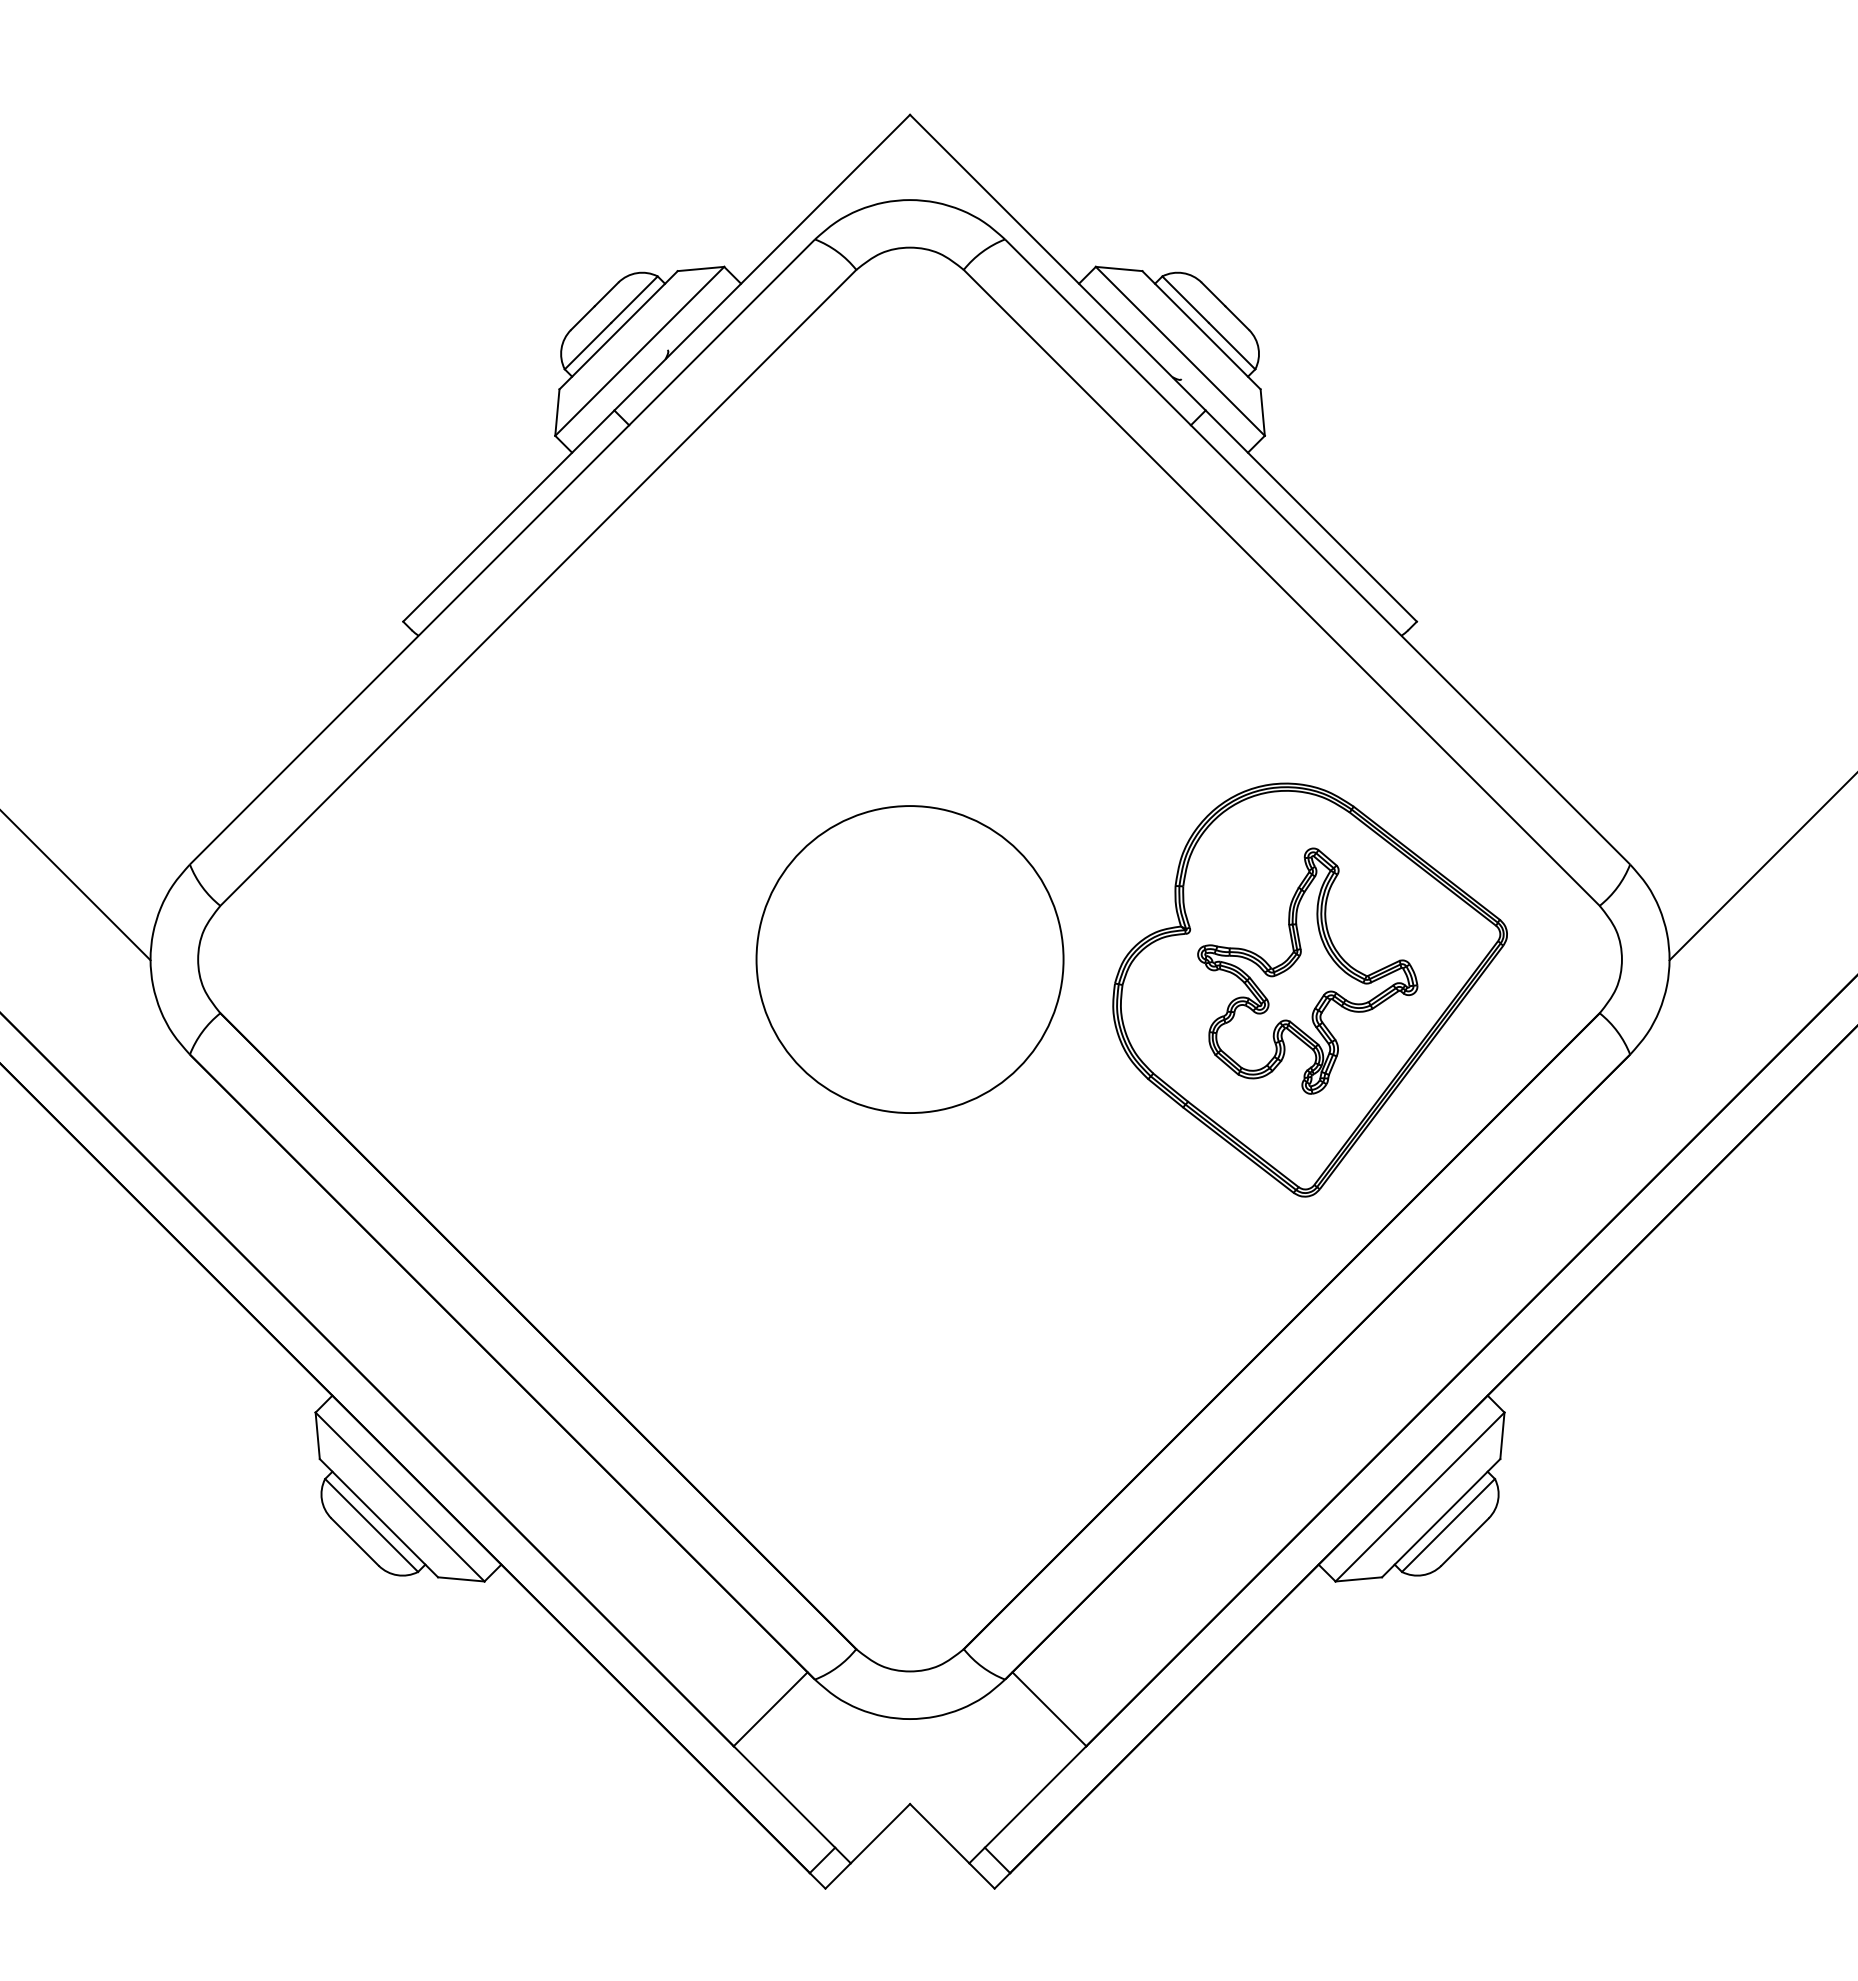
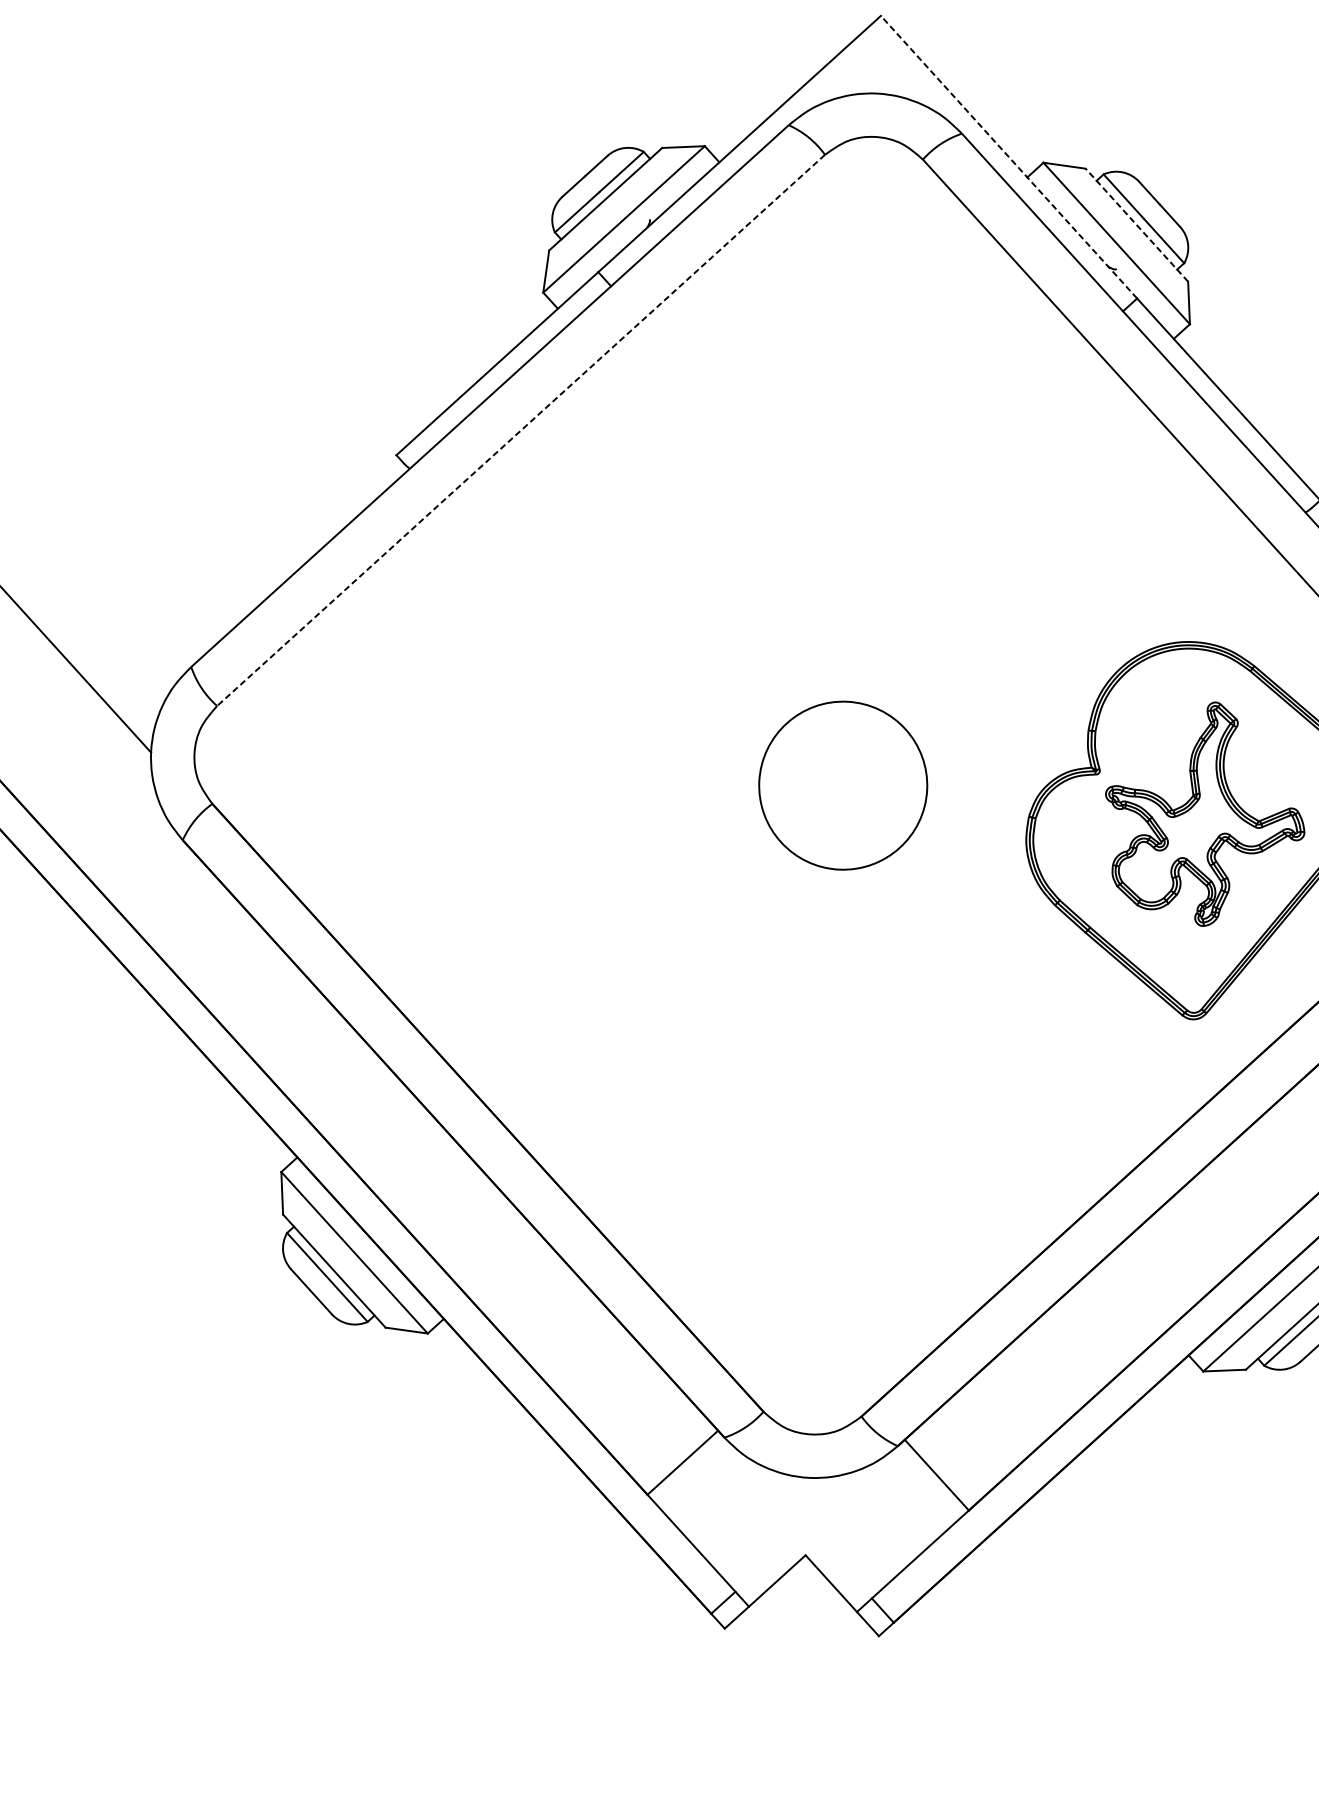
line: (1057, 262) -> (1008, 157), solid -> dashed
line: (1201, 330) -> (1136, 225), solid -> dashed
line: (538, 587) -> (521, 430), solid -> dashed
circle: (909, 959) -> (842, 785), size x0.6

